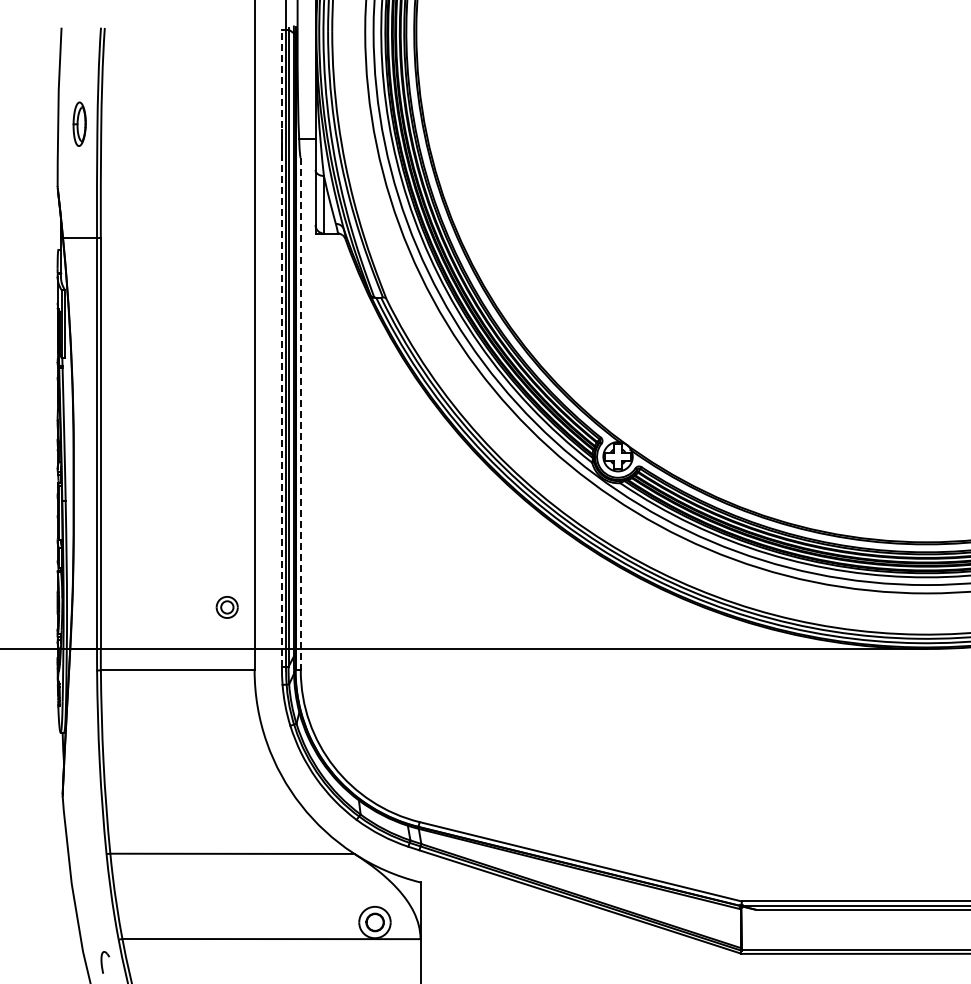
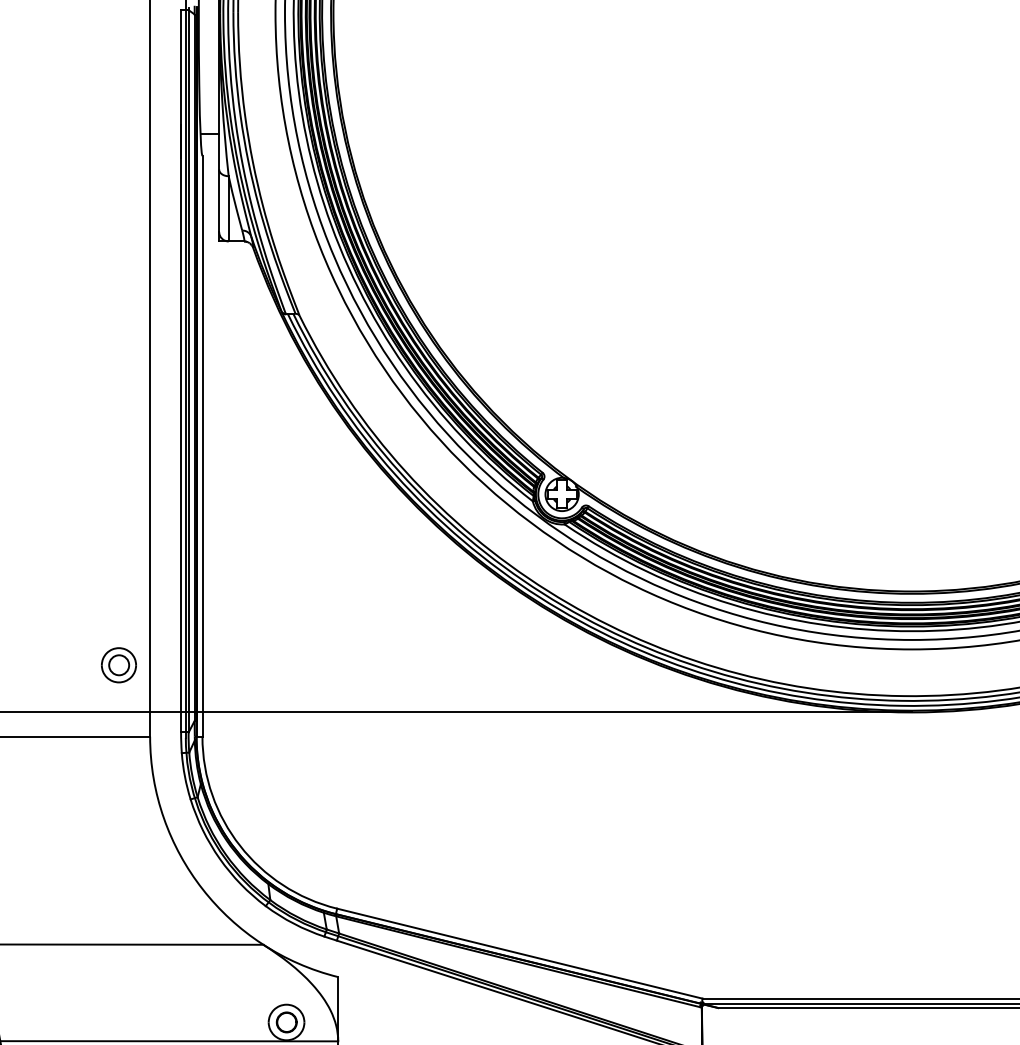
line: (281, 348) -> (180, 371), dashed -> solid
line: (300, 414) -> (202, 446), dashed -> solid
part: (227, 607) -> (119, 665), size x1.43

